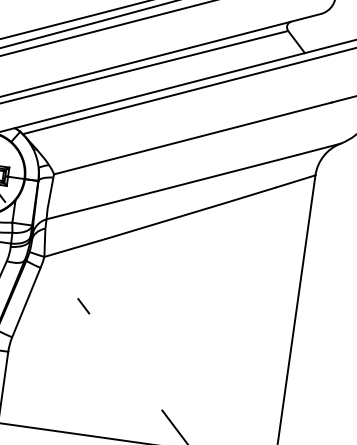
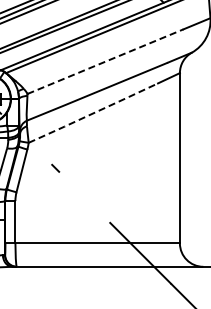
line: (194, 138) -> (106, 61), solid -> dashed
line: (160, 222) -> (93, 113), solid -> dashed

